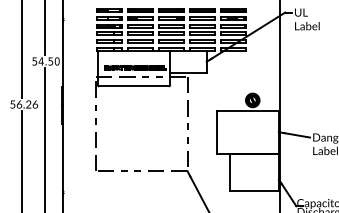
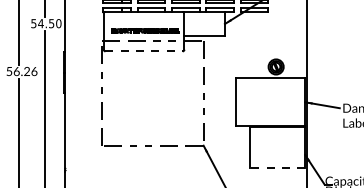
line: (133, 86) -> (143, 51), solid -> dashed
line: (254, 191) -> (278, 168), solid -> dashed

